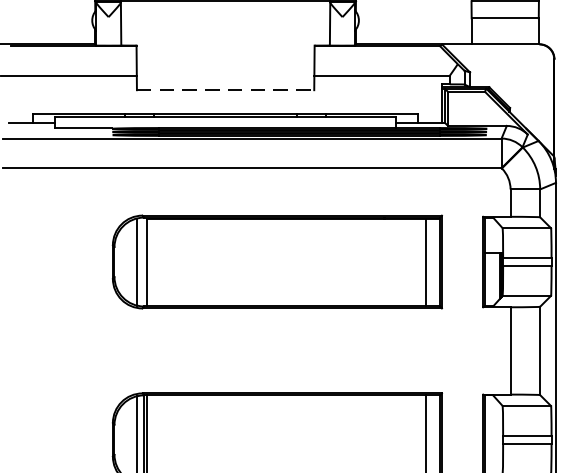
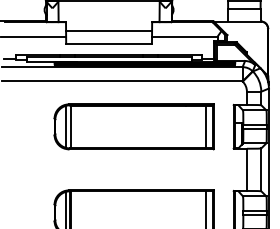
line: (226, 62) -> (109, 30), added
line: (226, 89) -> (109, 43), dashed -> solid

